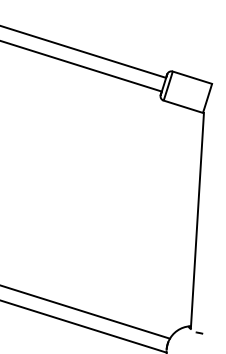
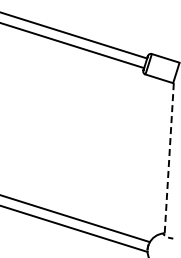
line: (197, 219) -> (169, 158), solid -> dashed

